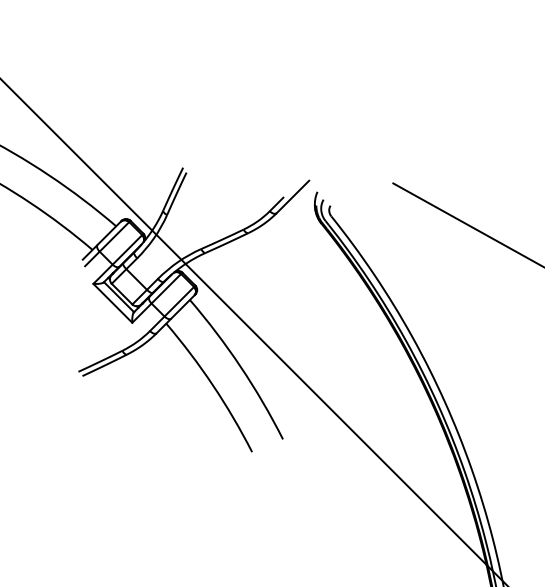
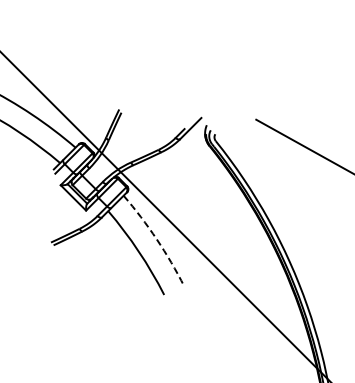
arc: (240, 367) -> (156, 239), solid -> dashed

